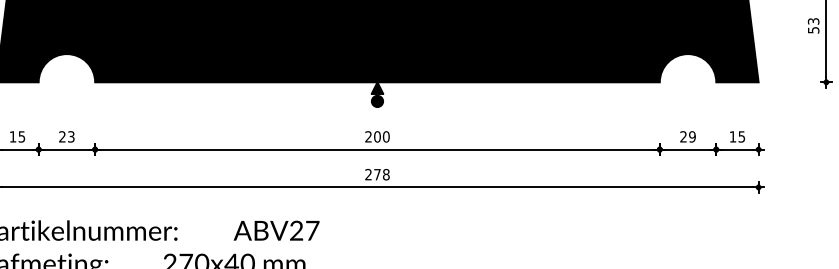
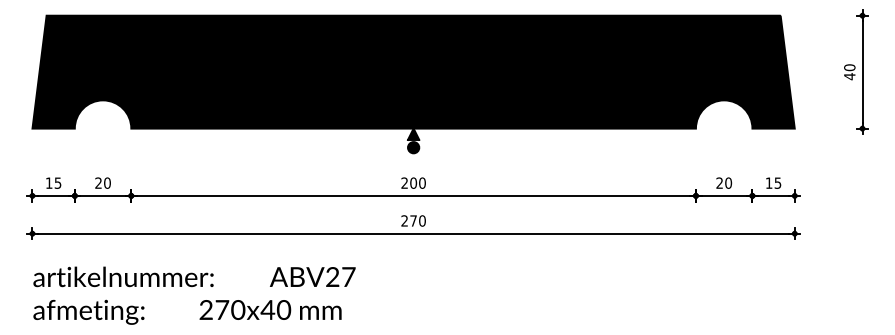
text: (813, 26) -> (849, 72), 53 -> 40
text: (71, 136) -> (107, 182), 23 -> 20
text: (692, 136) -> (728, 182), 29 -> 20
text: (386, 174) -> (422, 220), 278 -> 270

